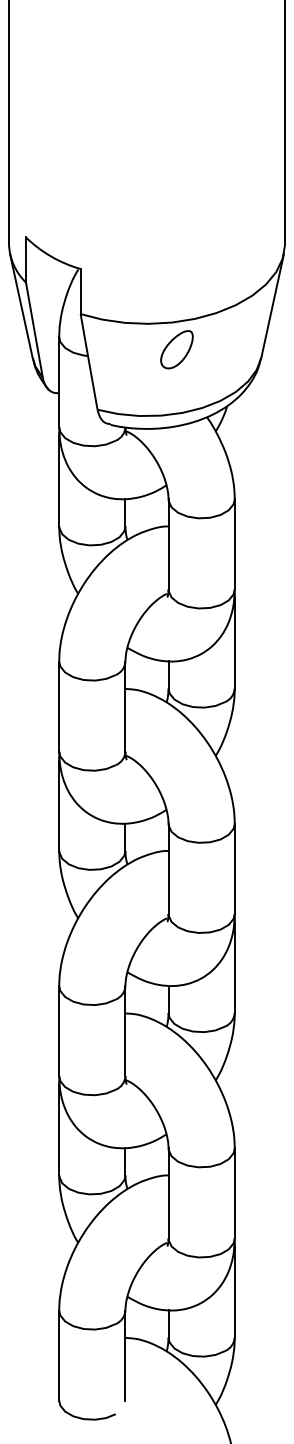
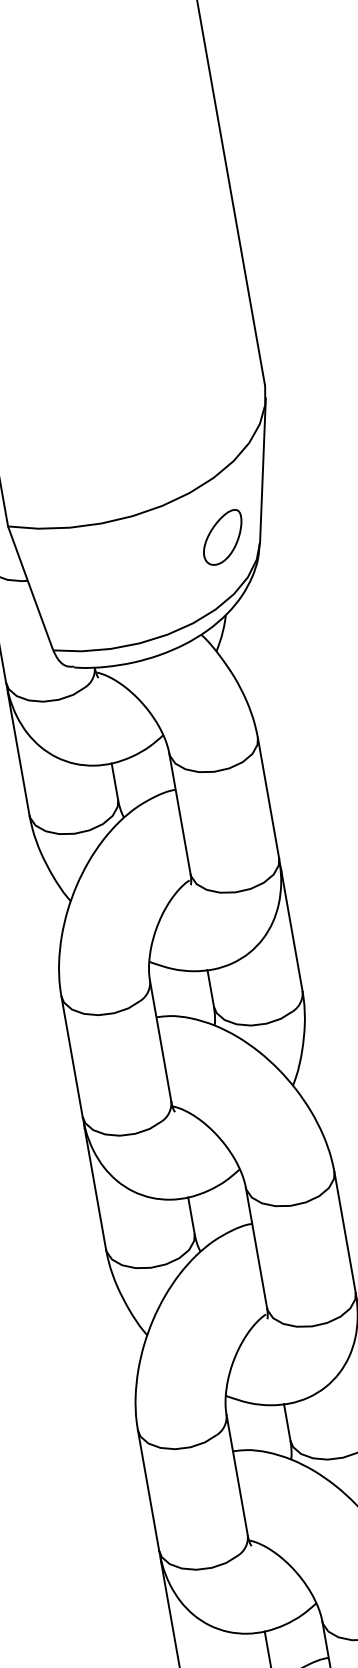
part: (176, 349) -> (222, 537), moved

